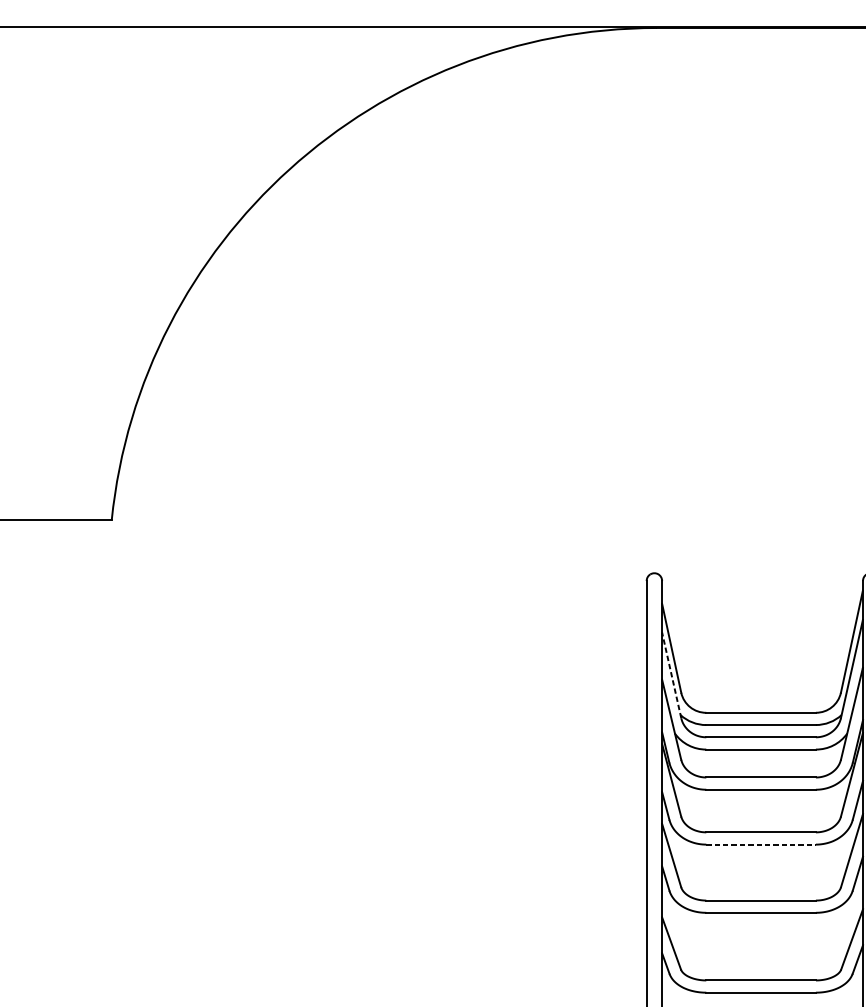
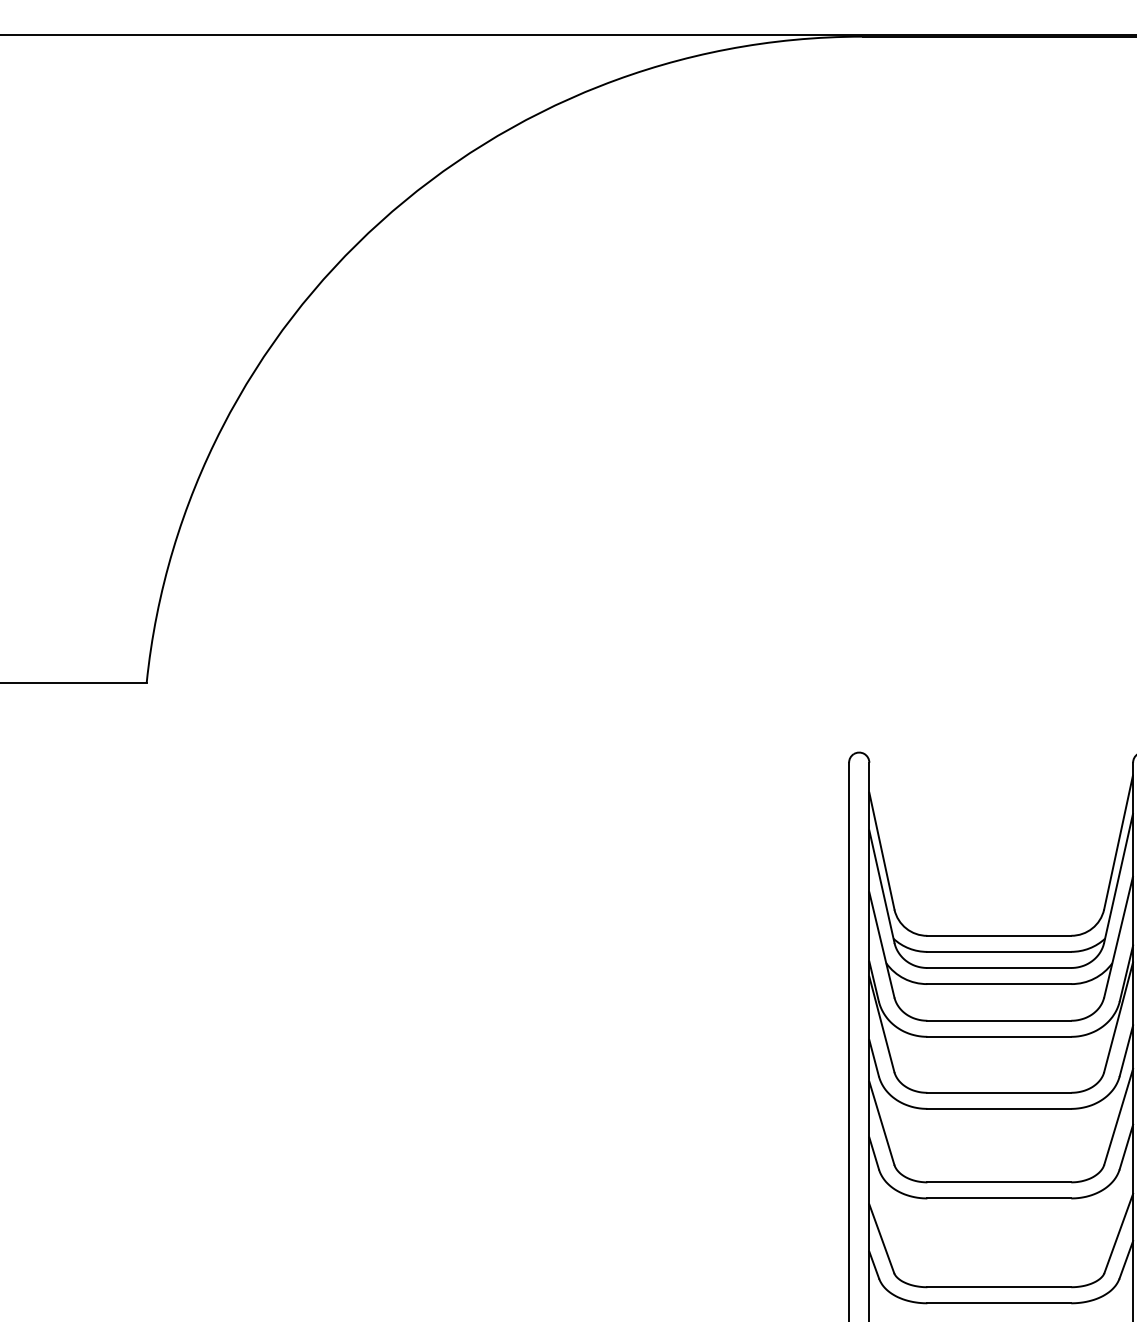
line: (671, 675) -> (881, 886), dashed -> solid
line: (761, 844) -> (999, 1108), dashed -> solid

